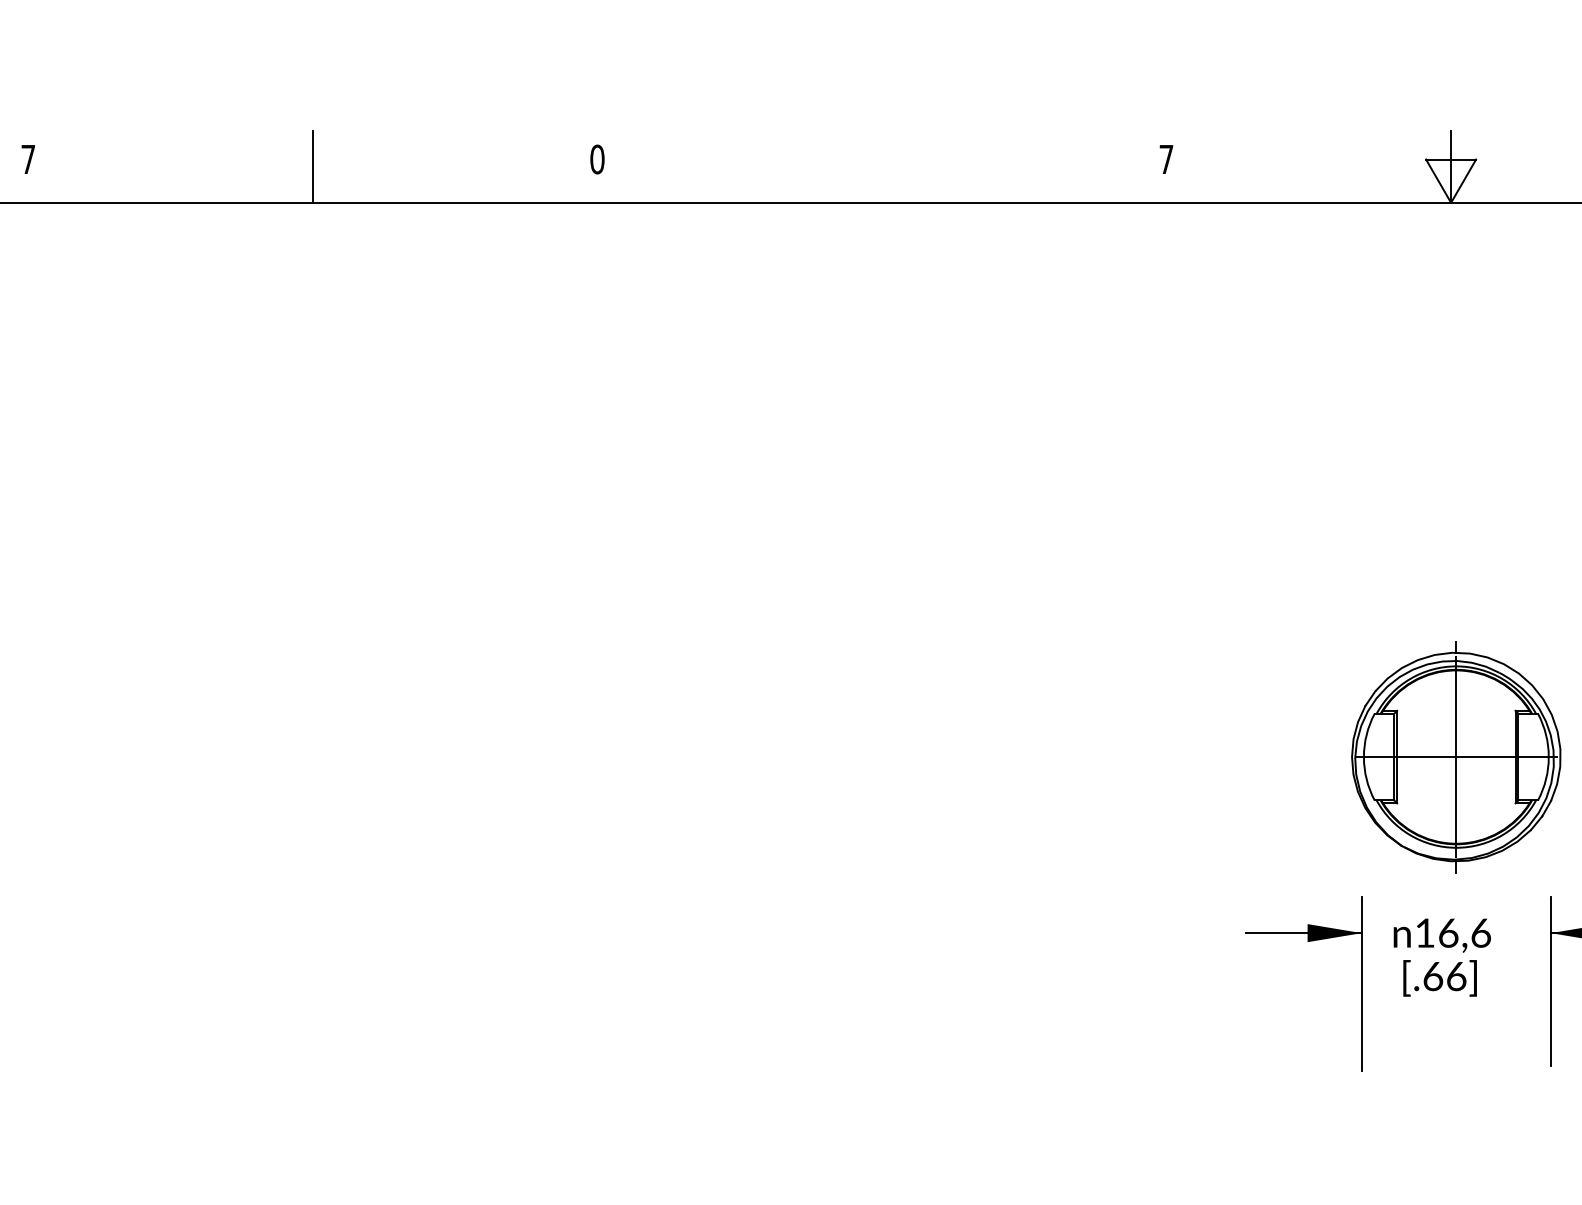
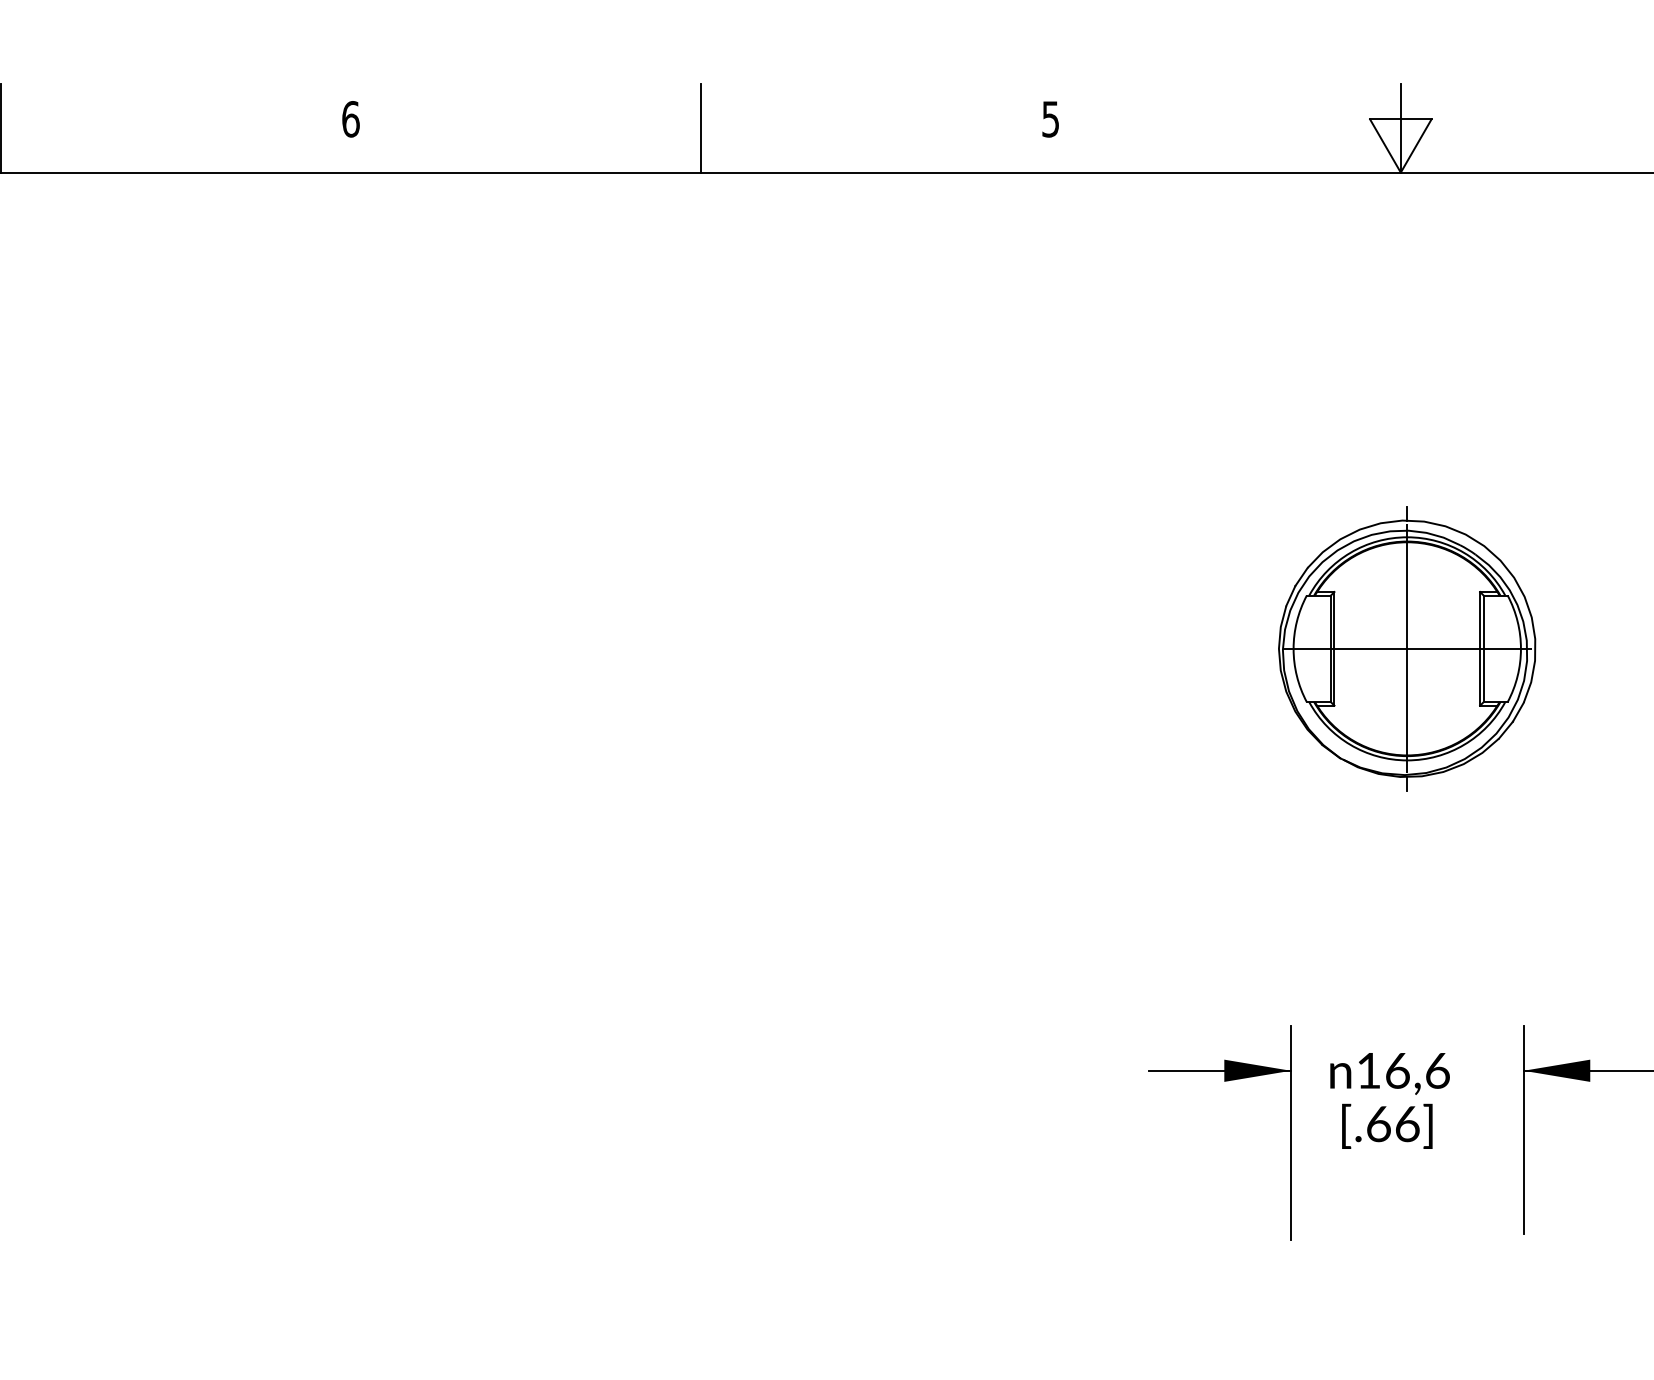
text: (597, 159) -> (350, 119), 0 -> 6
text: (1166, 159) -> (1050, 119), 7 -> 5
line: (882, 166) -> (701, 127), added
part: (1456, 757) -> (1407, 649), moved

